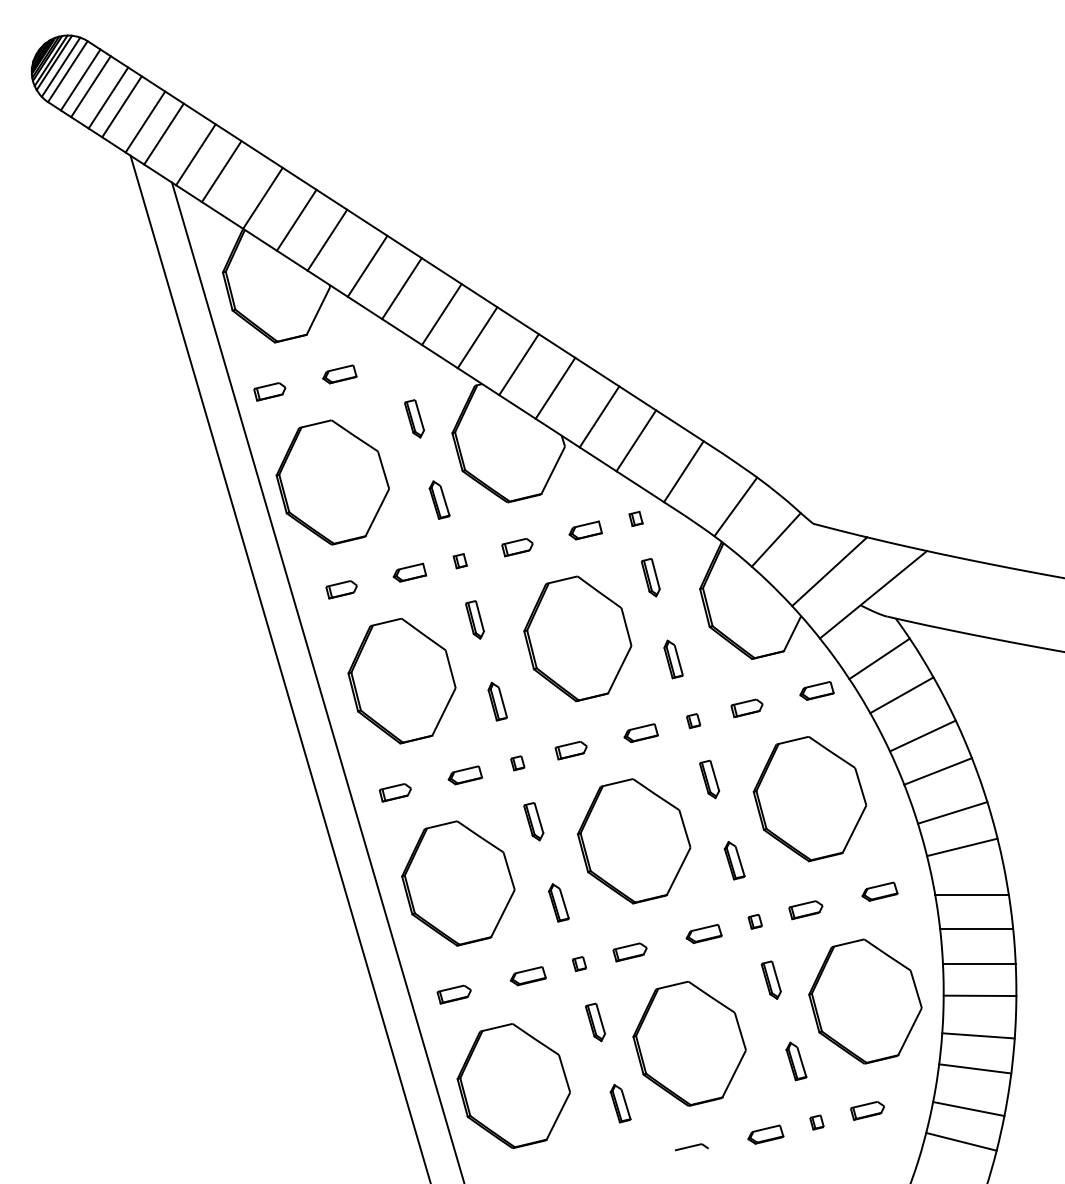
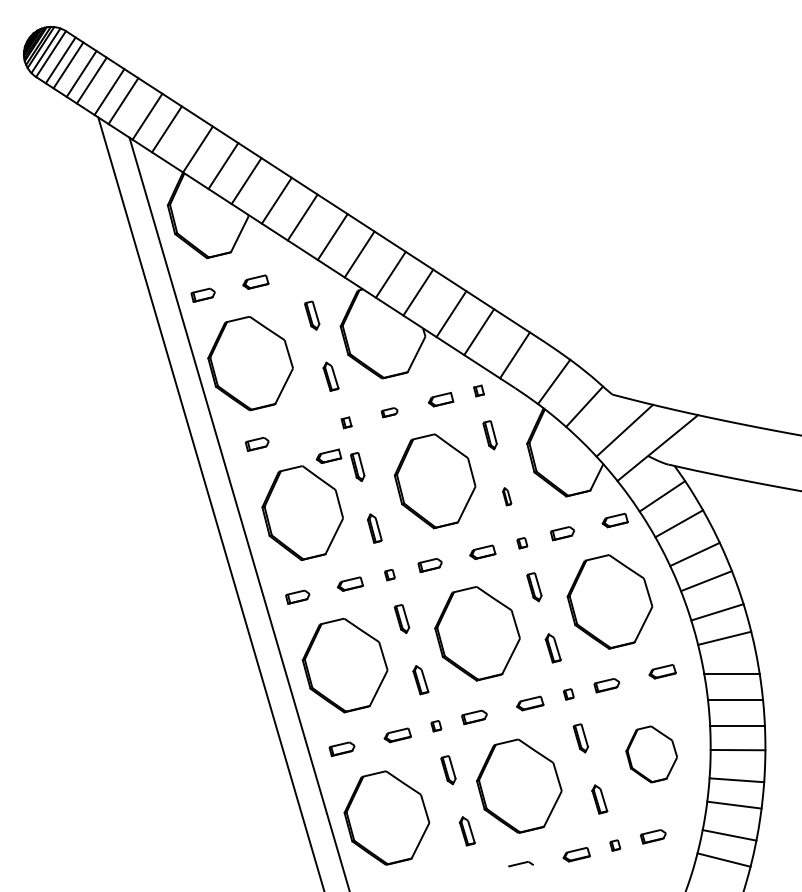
part: (517, 547) -> (389, 412), size x0.7
part: (409, 572) -> (328, 456), moved
part: (673, 659) -> (507, 496), size x0.6
part: (865, 1001) -> (651, 754), size x0.6

